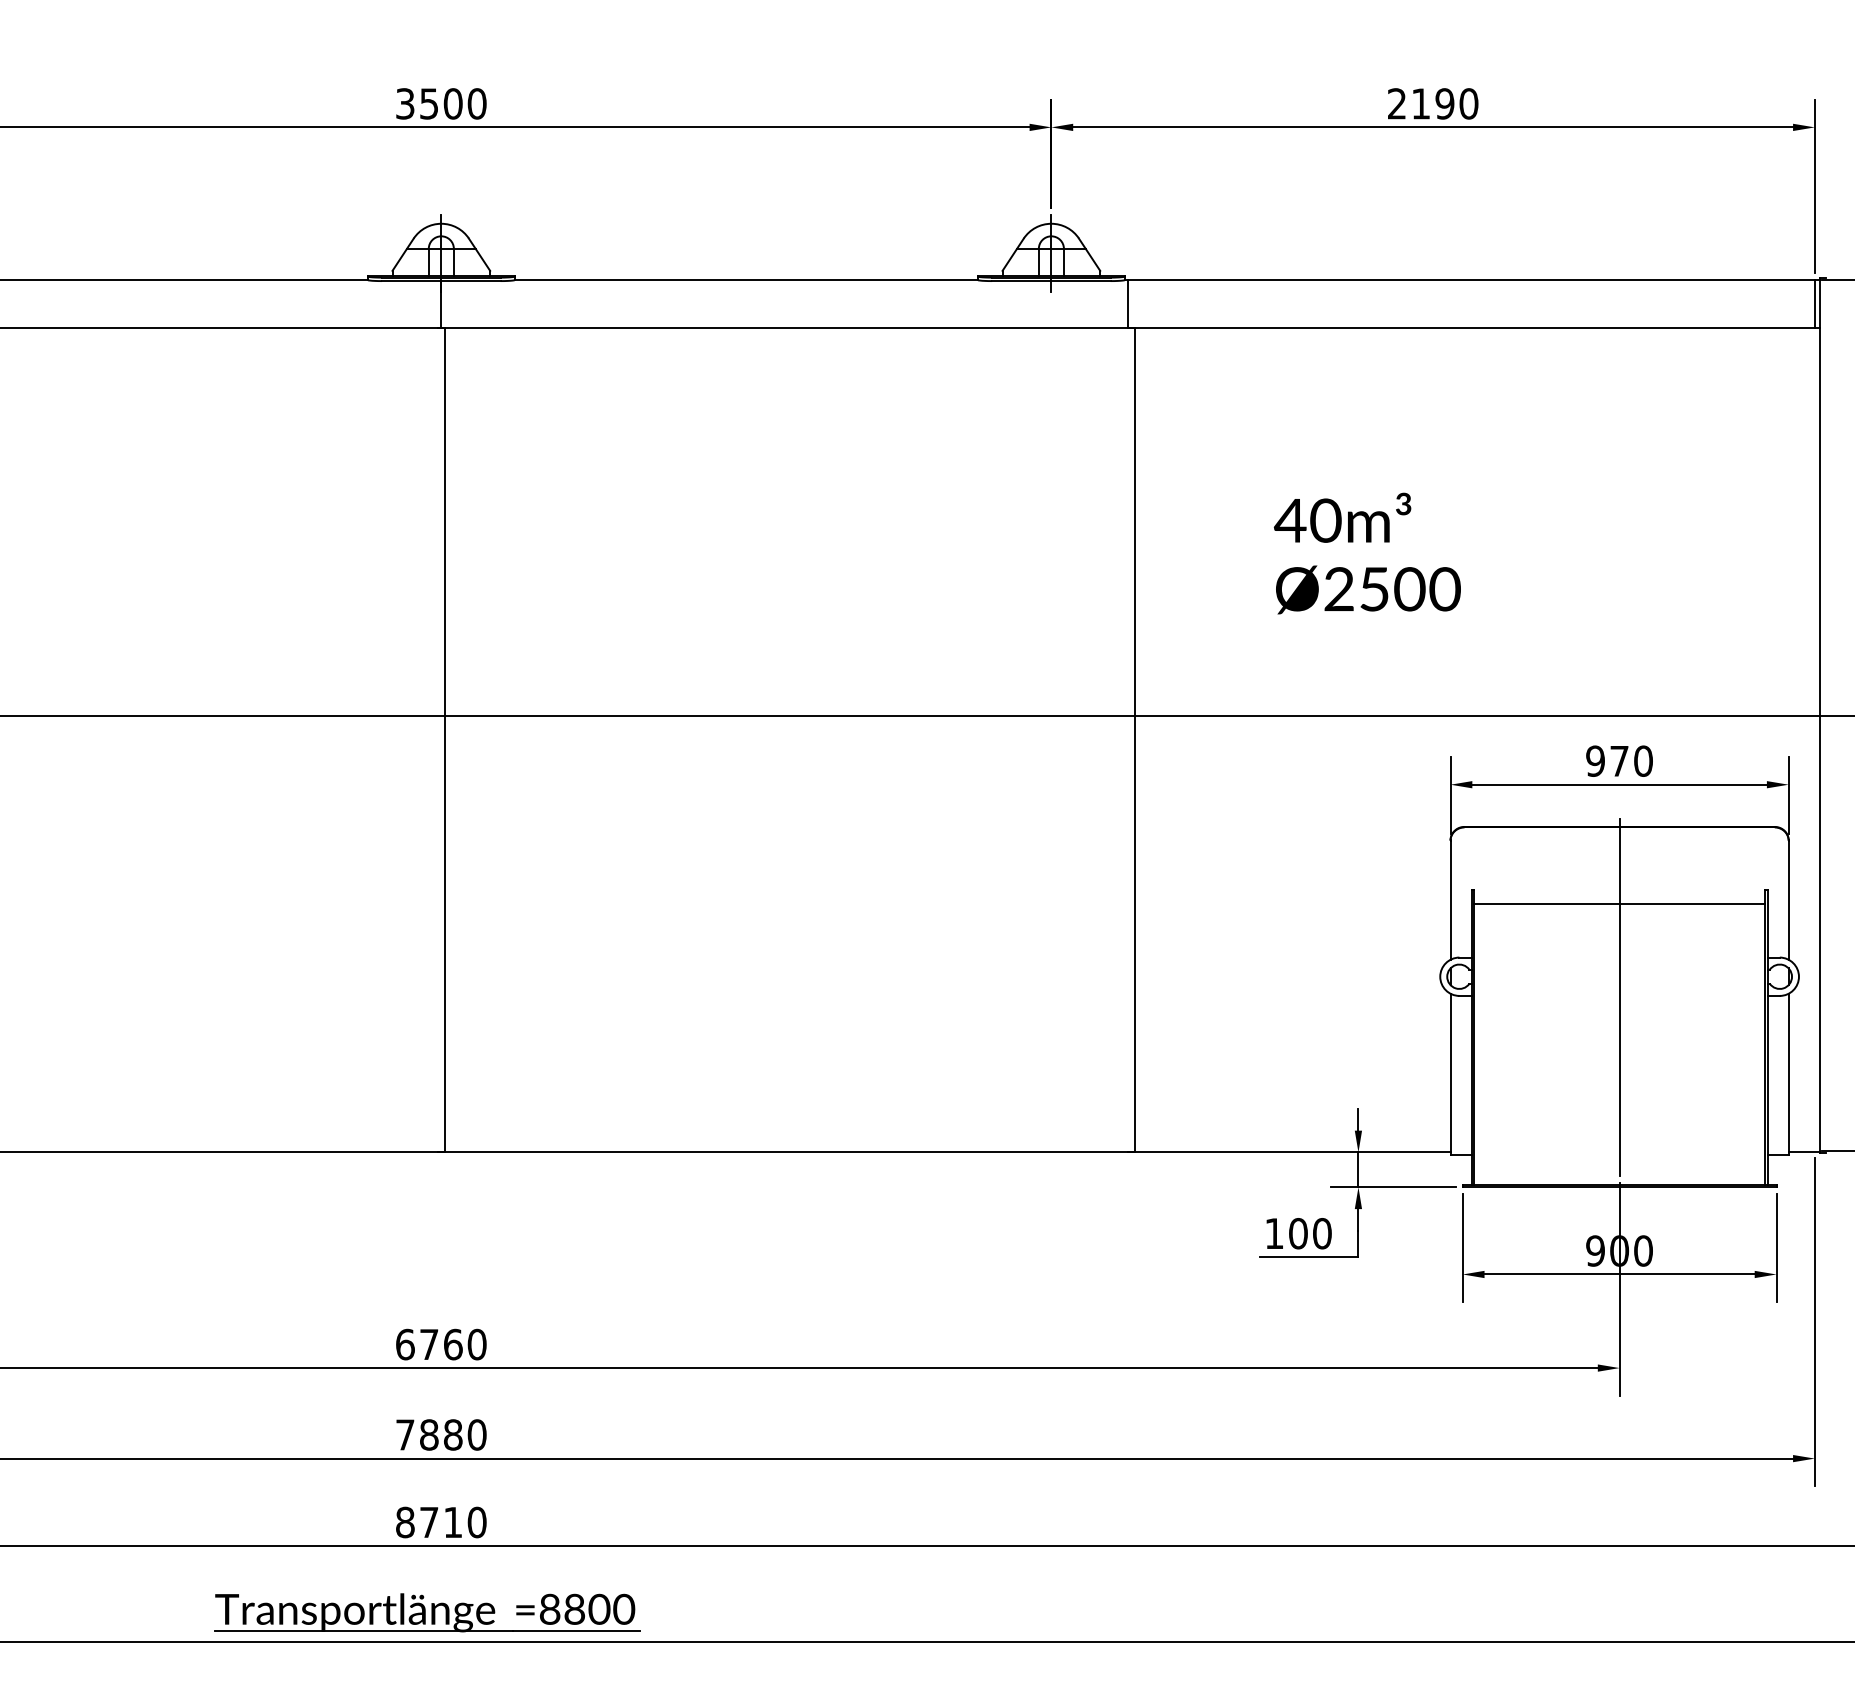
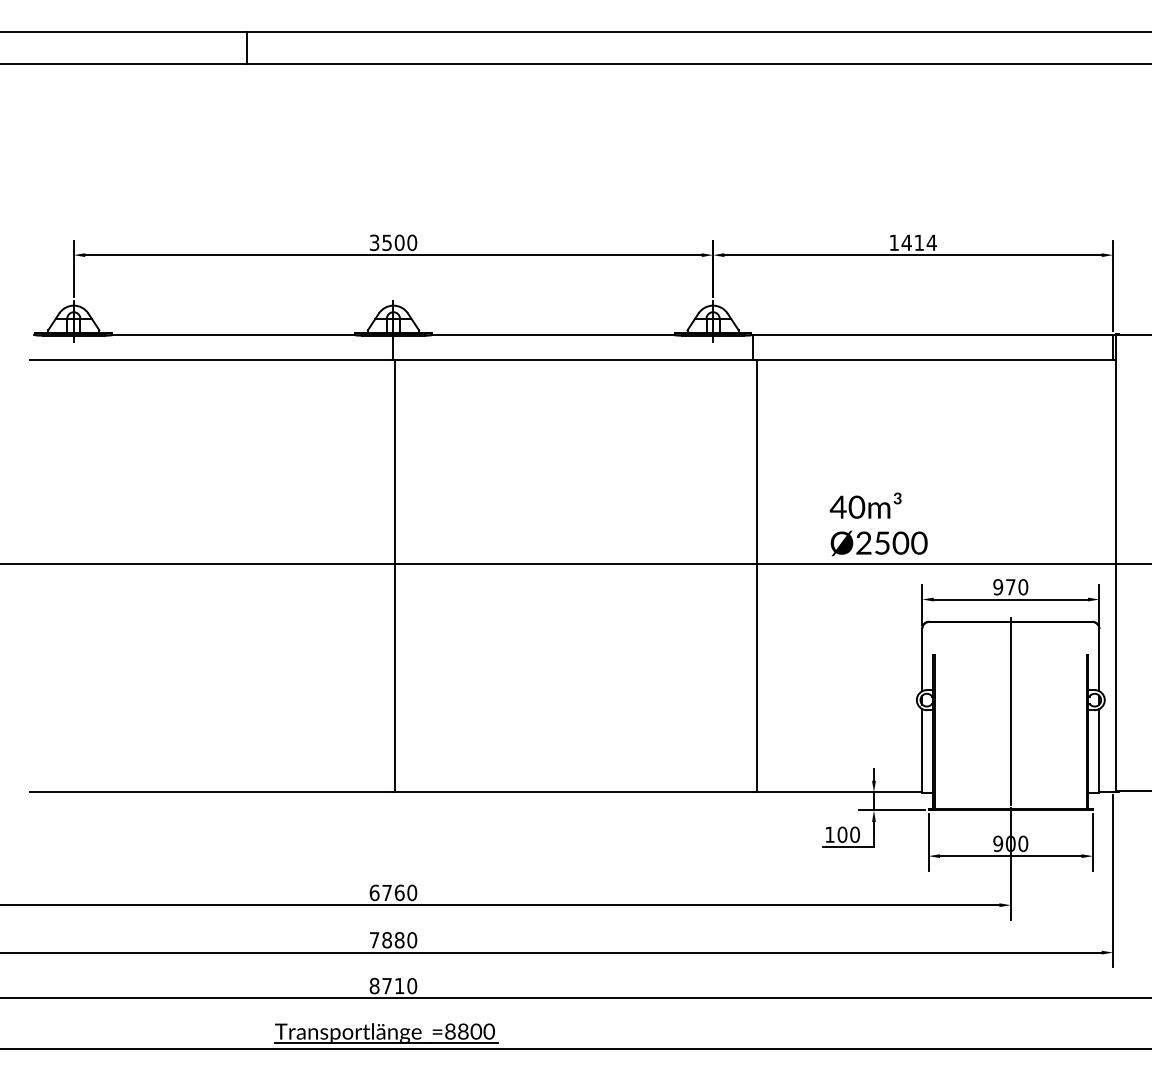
text: (1433, 103) -> (913, 242), 2190 -> 1414
text: (1367, 553) -> (878, 524), moved
line: (1619, 904) -> (1010, 662), removed

